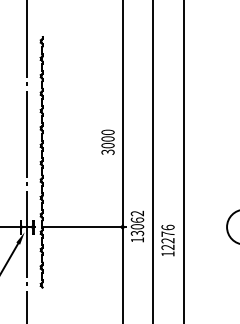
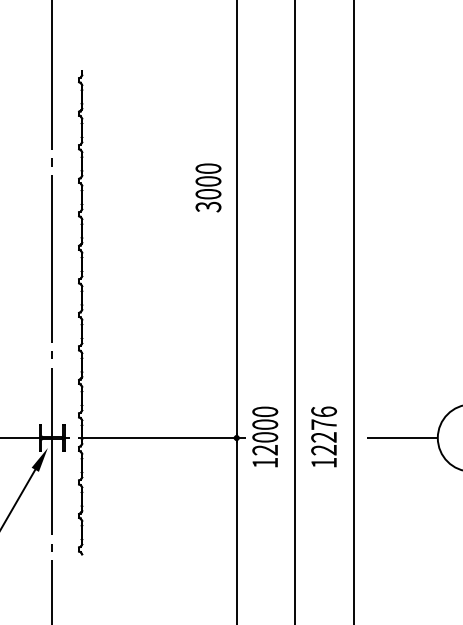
text: (107, 141) -> (207, 186), moved
text: (137, 223) -> (265, 431), 13062 -> 12000
line: (208, 227) -> (402, 438), added
text: (167, 240) -> (323, 436), moved

